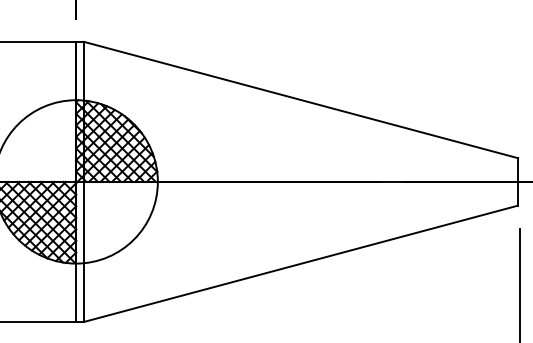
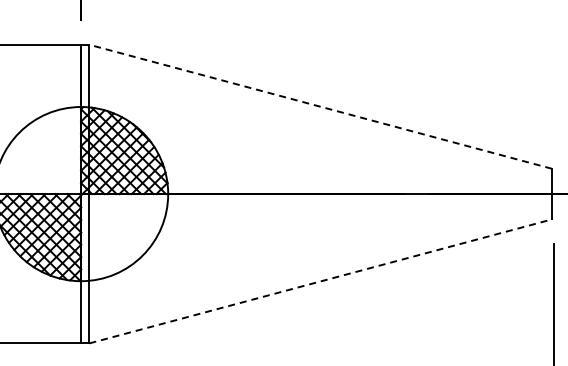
line: (300, 99) -> (320, 106), solid -> dashed
line: (301, 263) -> (321, 281), solid -> dashed

